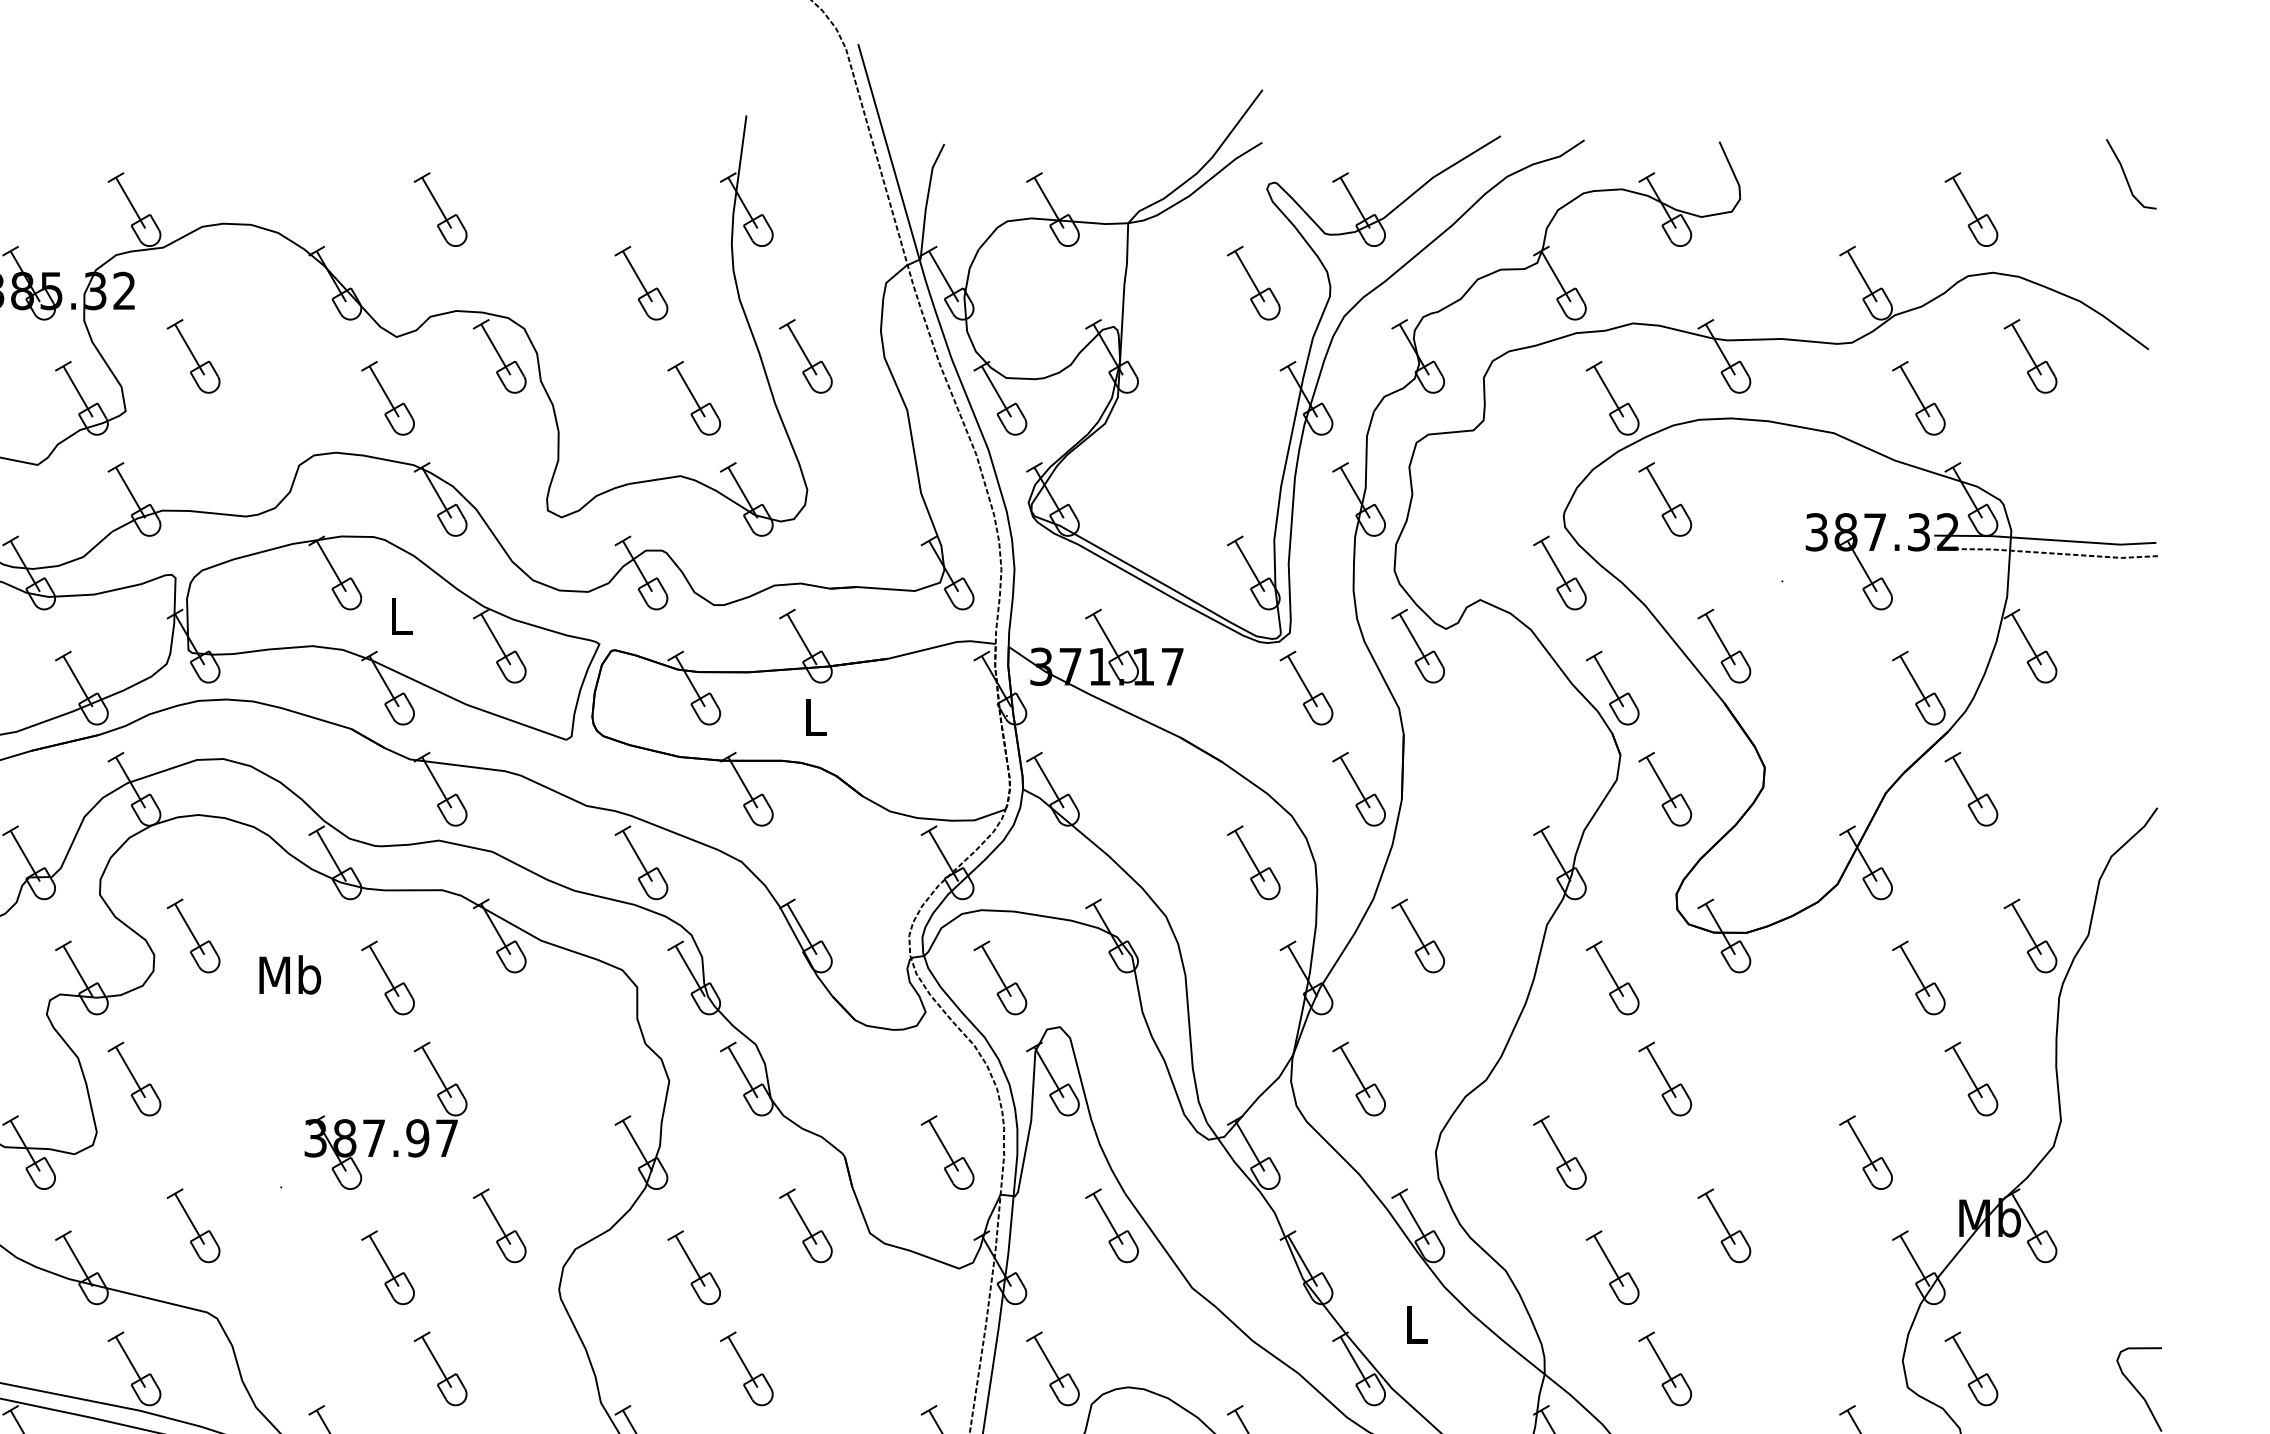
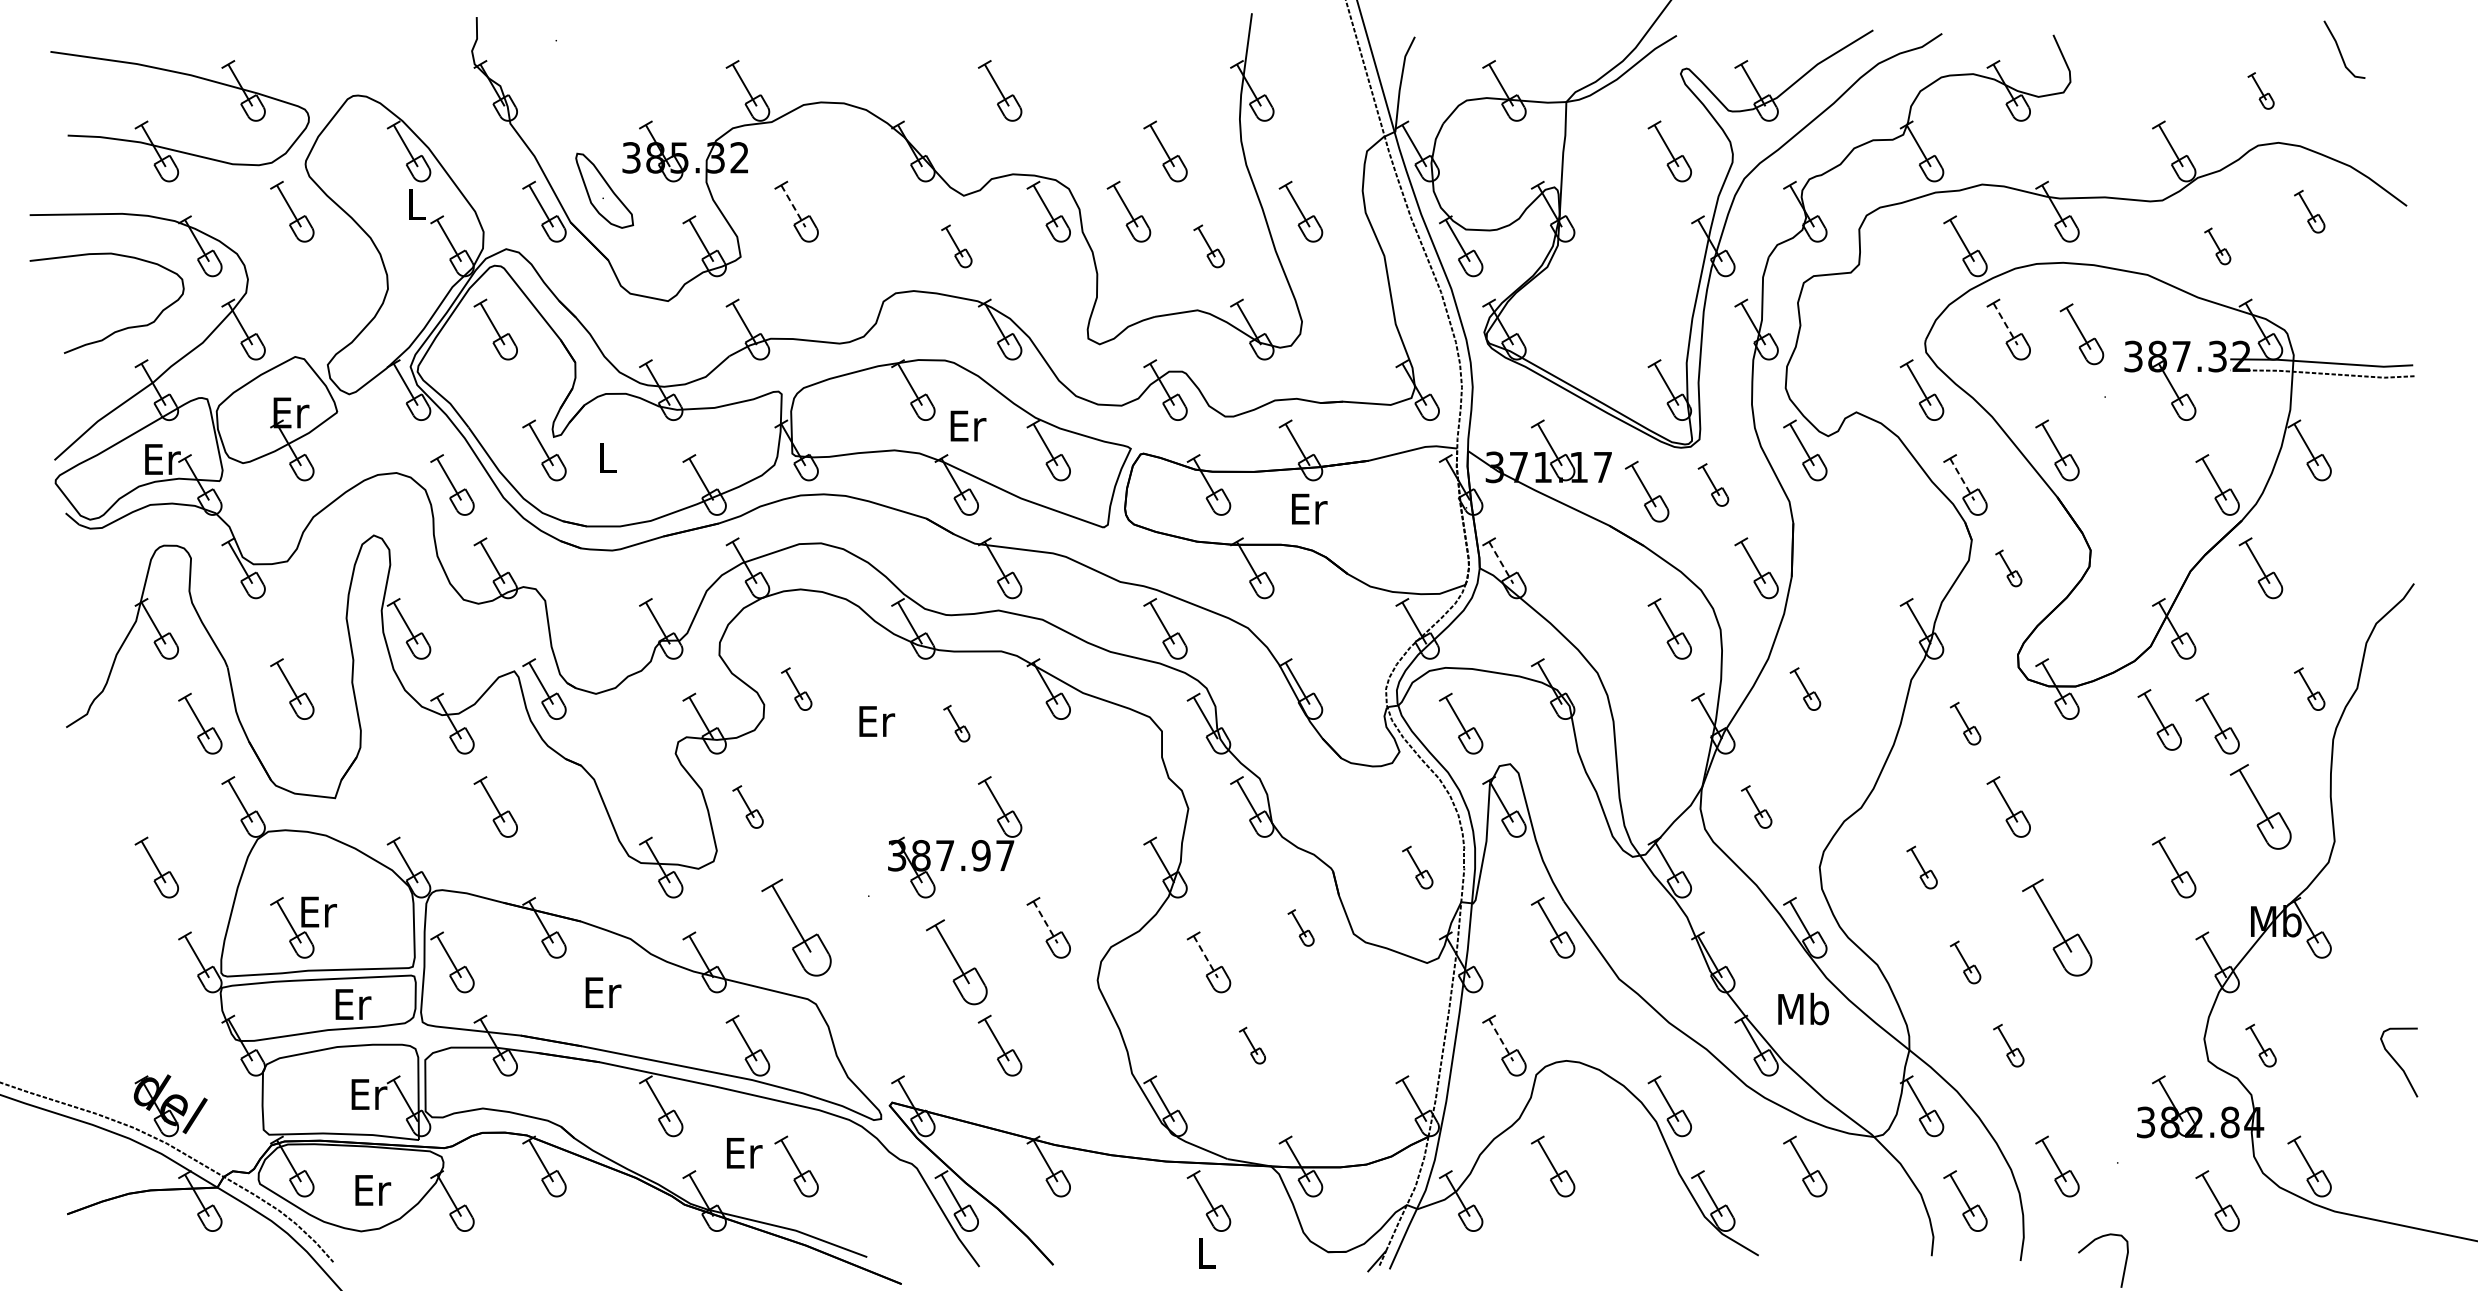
line: (2126, 175) -> (2340, 50), moved
part: (1970, 209) -> (2260, 90), size x0.6
line: (189, 350) -> (793, 206), solid -> dashed
part: (596, 356) -> (1128, 211), added
part: (2030, 356) -> (2309, 211), size x0.7
part: (387, 398) -> (956, 246), size x0.7
part: (693, 398) -> (1208, 246), size x0.7
part: (1918, 398) -> (2217, 246), size x0.6
line: (1661, 493) -> (2005, 324), solid -> dashed
part: (1753, 505) -> (2081, 334), added
text: (402, 615) -> (968, 425), L -> Er
line: (1609, 681) -> (1962, 479), solid -> dashed
part: (1306, 687) -> (1713, 484), size x0.7
part: (1226, 696) -> (1647, 491), added
text: (816, 716) -> (1309, 508), L -> Er
line: (1049, 783) -> (1501, 563), solid -> dashed
part: (1664, 789) -> (2008, 568), size x0.6
part: (193, 935) -> (796, 688), size x0.7
part: (1418, 935) -> (1805, 688), size x0.7
part: (2030, 935) -> (2309, 688), size x0.7
part: (1848, 972) -> (2159, 719), added
text: (289, 975) -> (875, 721), Mb -> Er
part: (387, 977) -> (956, 723), size x0.6
part: (1612, 977) -> (1965, 723), size x0.7
part: (134, 1078) -> (747, 806), size x0.7
part: (1359, 1078) -> (1756, 806), size x0.7
part: (1970, 1078) -> (2260, 806), size x1.4
part: (947, 1152) -> (1417, 867), size x0.7
part: (1559, 1152) -> (1921, 867), size x0.7
line: (495, 1219) -> (1045, 922), solid -> dashed
part: (193, 1225) -> (796, 927), size x1.6
part: (805, 1225) -> (1300, 927), size x0.6
part: (1724, 1225) -> (2057, 927), size x1.6
line: (690, 1261) -> (1205, 957), solid -> dashed
part: (387, 1267) -> (956, 962), size x1.4
part: (1612, 1267) -> (1965, 962), size x0.7
text: (1416, 1323) -> (1803, 1008), L -> Mb
line: (1049, 1362) -> (1501, 1040), solid -> dashed
part: (747, 1368) -> (1252, 1045), size x0.6
part: (1664, 1368) -> (2008, 1045), size x0.7
part: (1970, 1368) -> (2260, 1045), size x0.7

